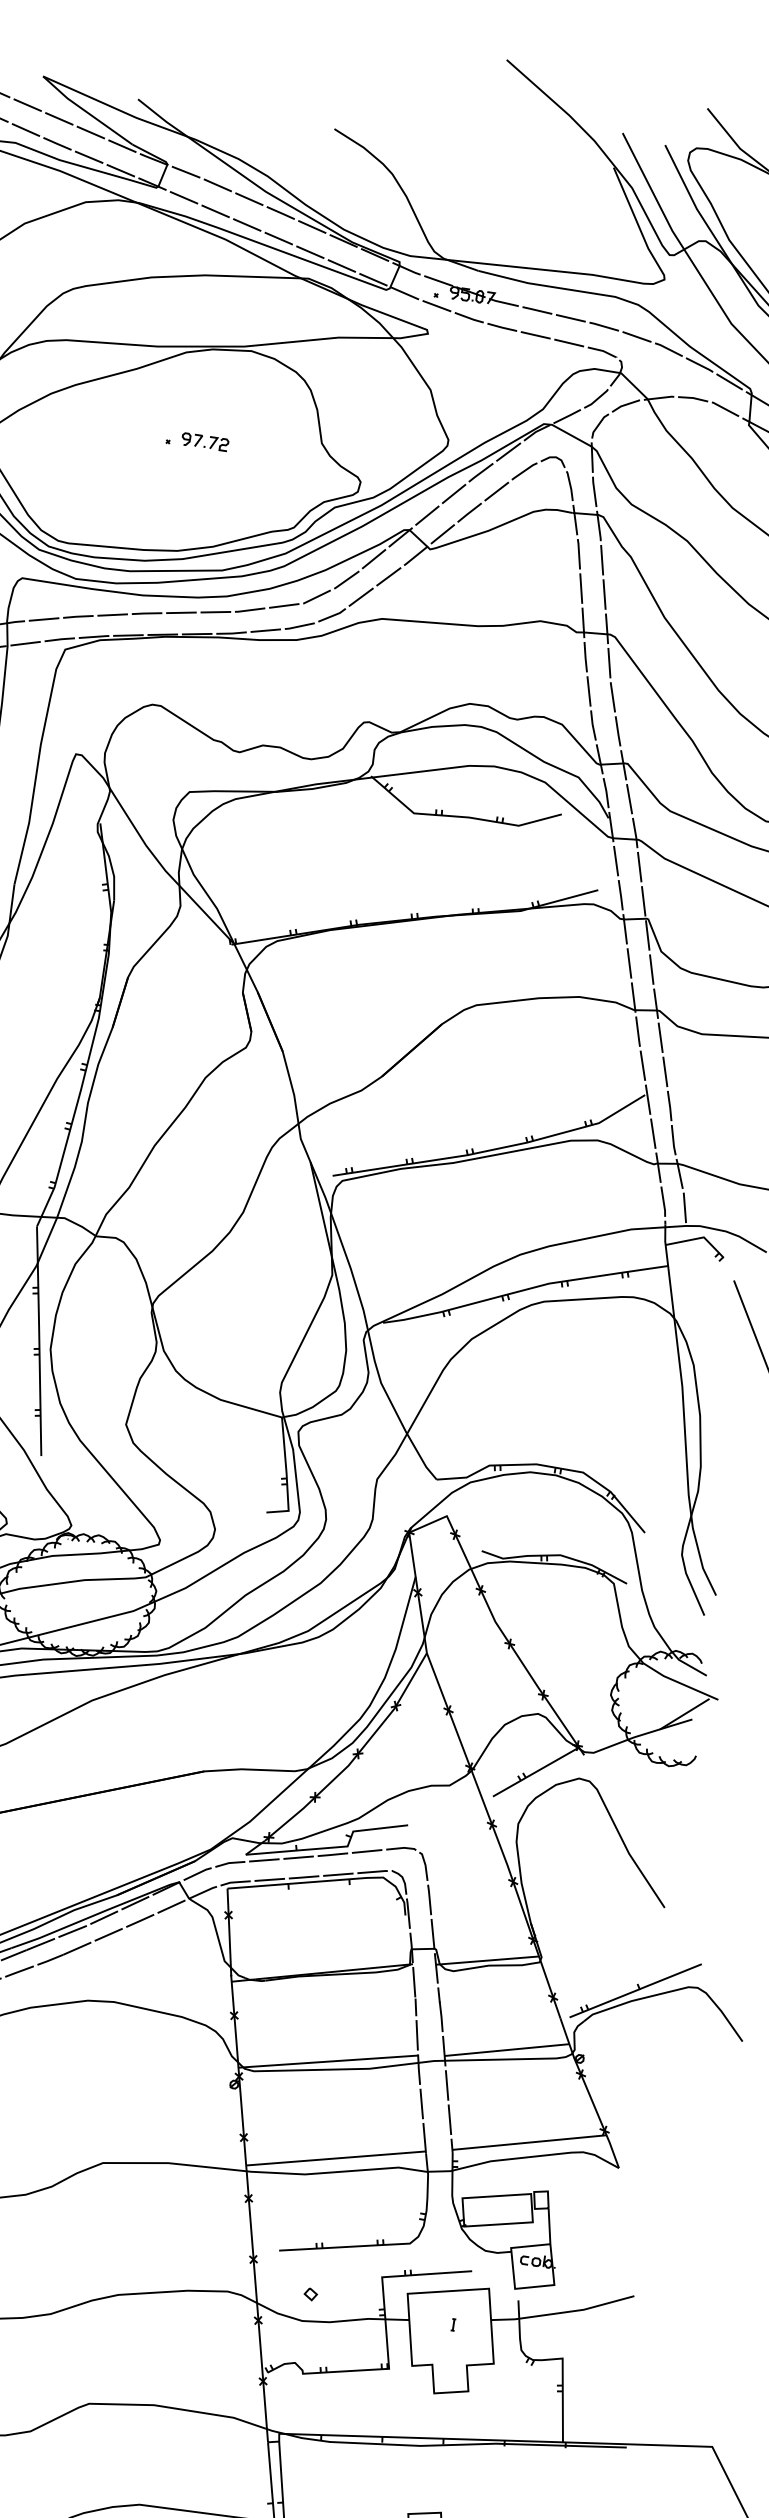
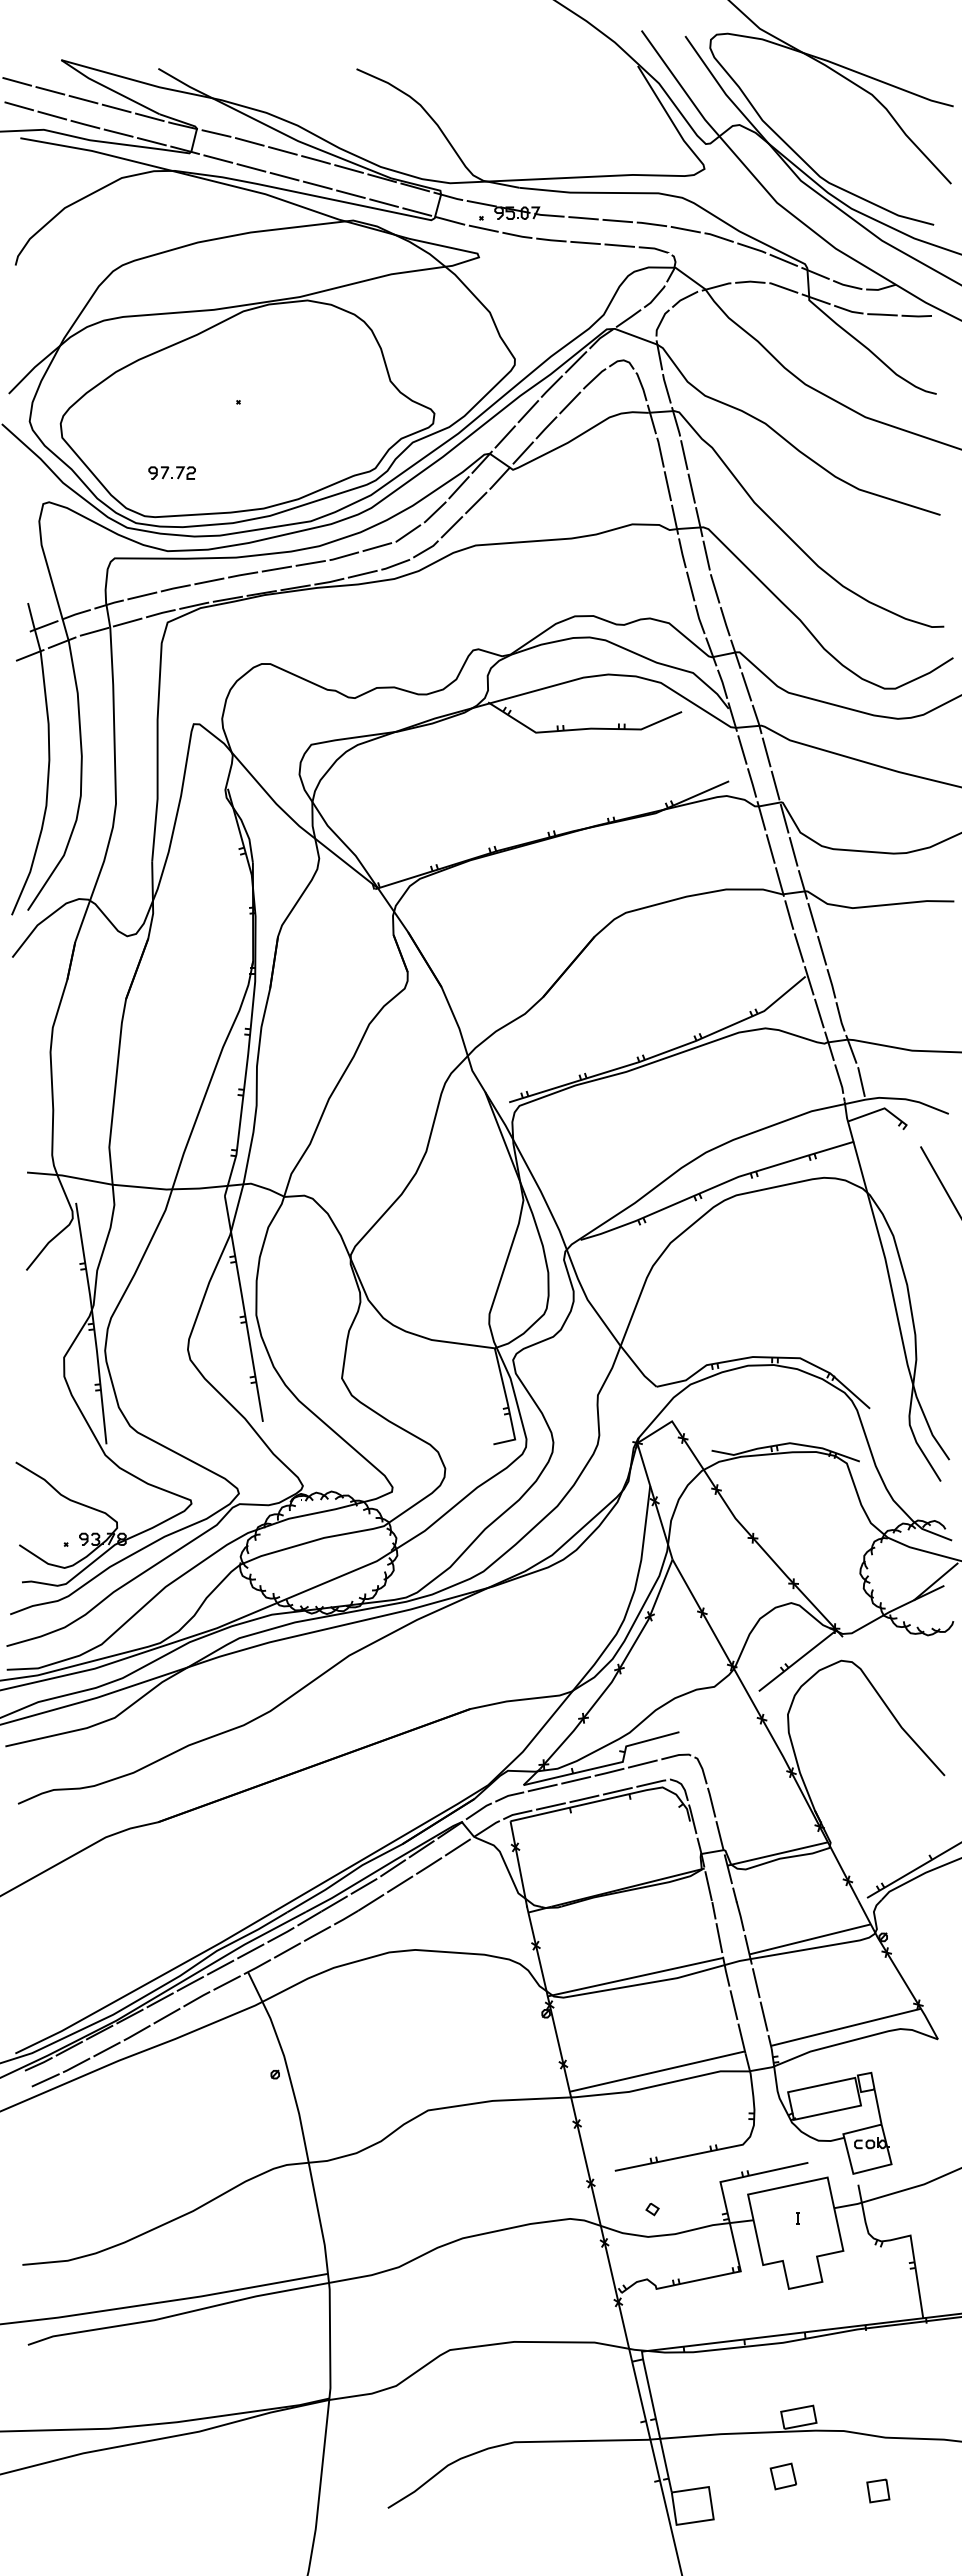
part: (204, 441) -> (171, 472), moved

